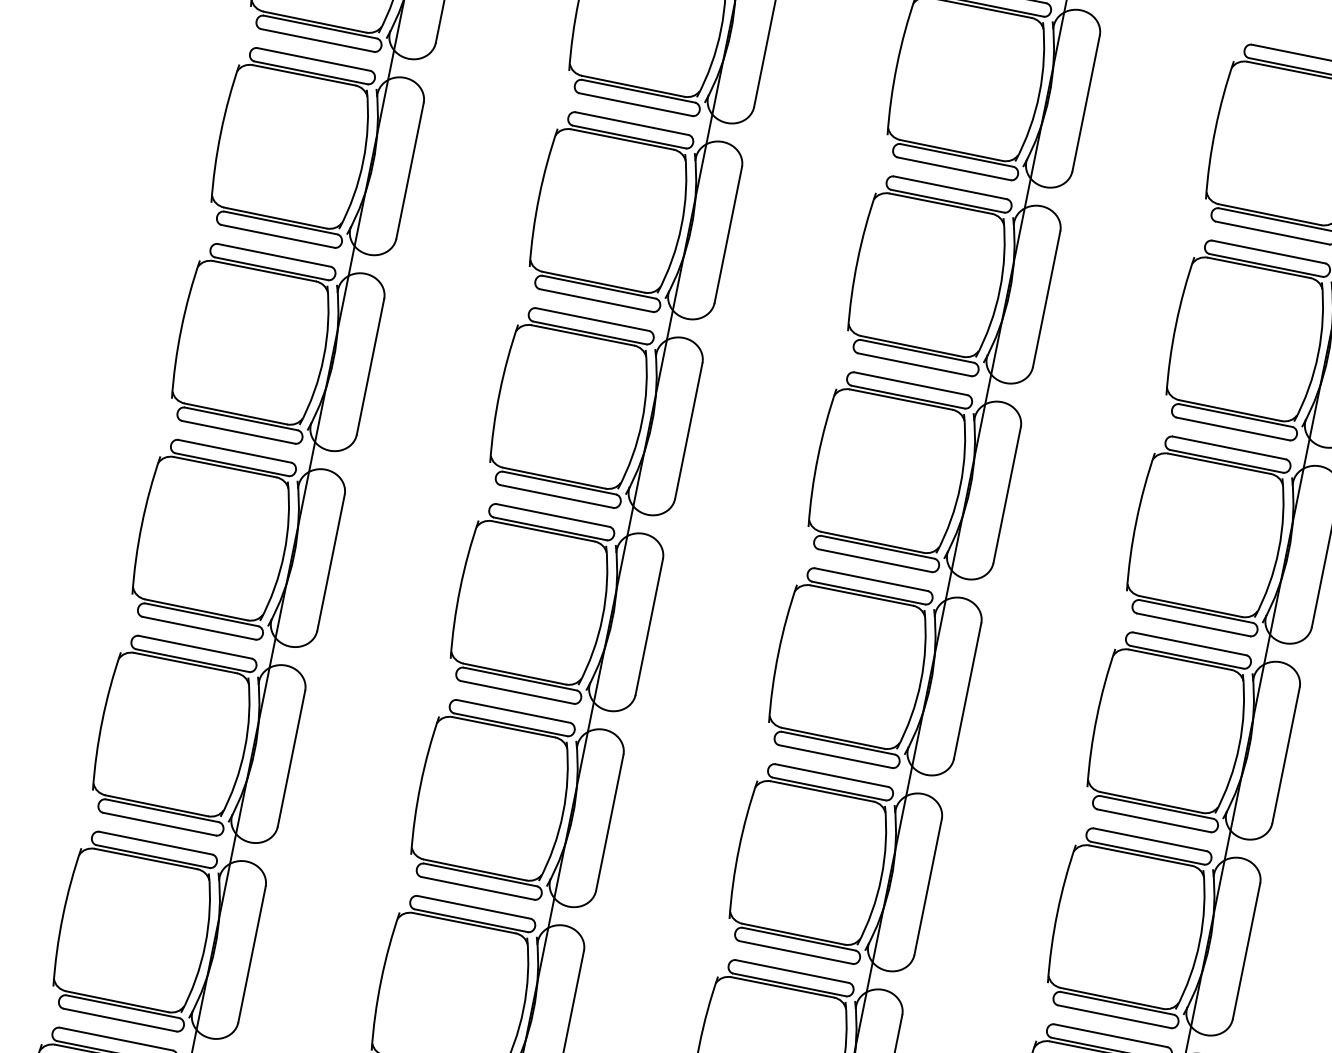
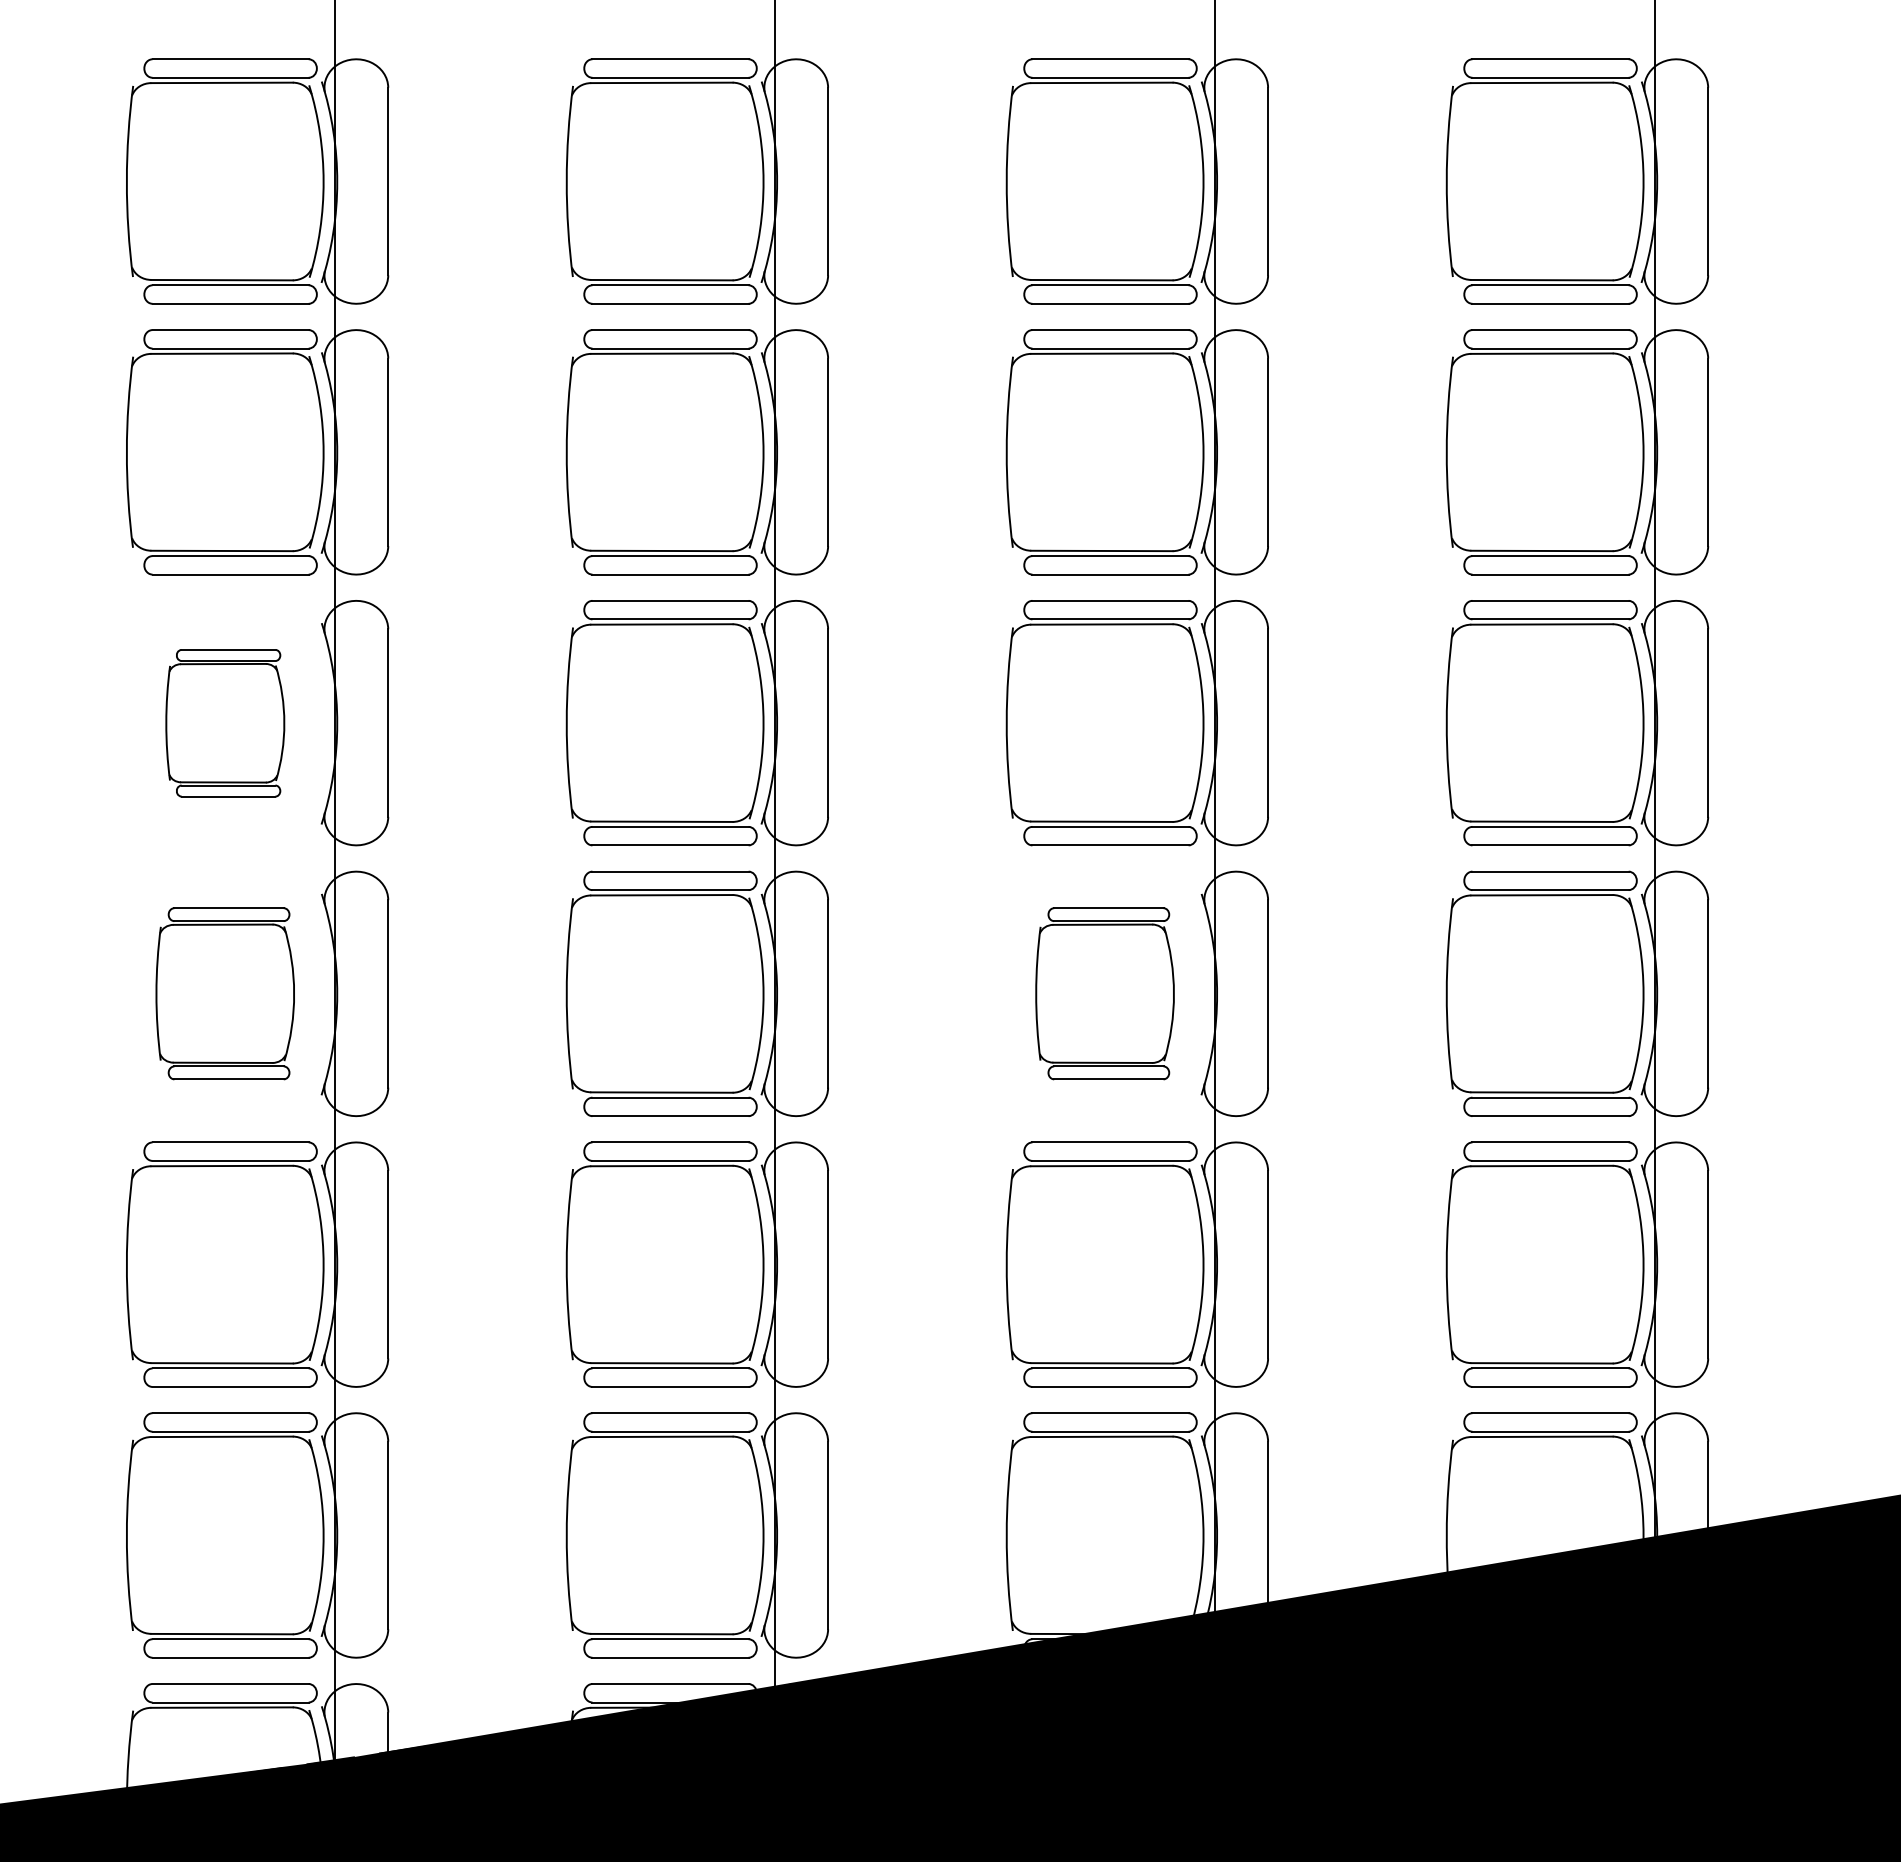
part: (252, 343) -> (225, 723), size x0.6
part: (213, 538) -> (225, 993), size x0.7
part: (849, 666) -> (1104, 993), size x0.7

